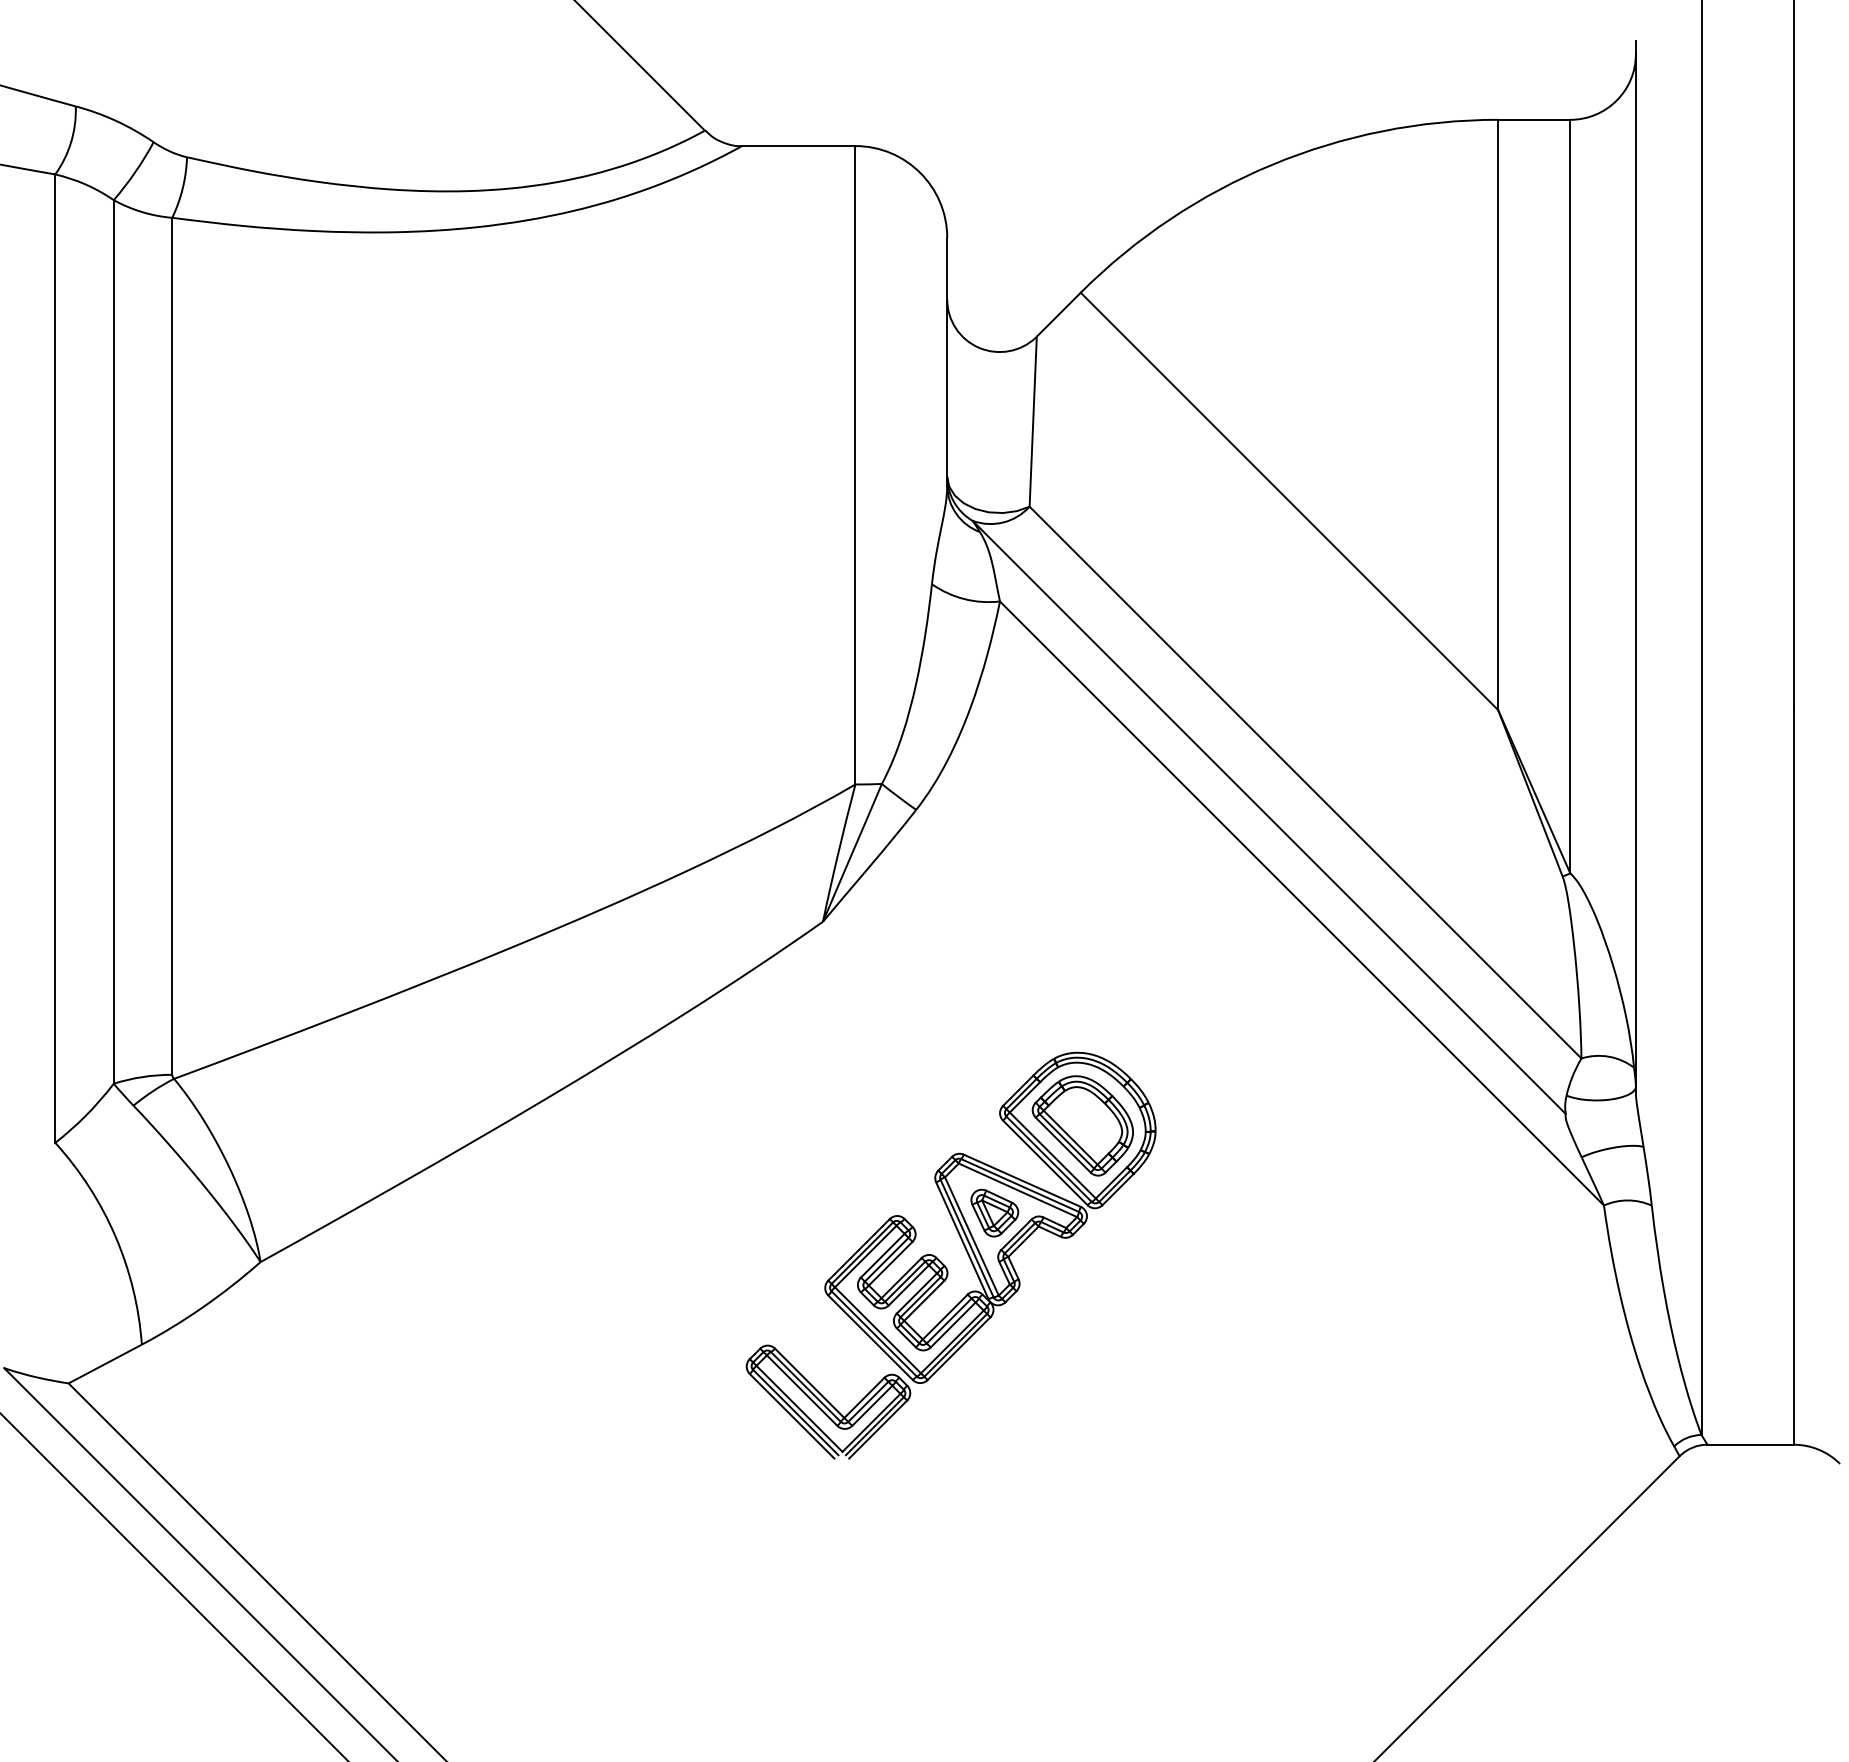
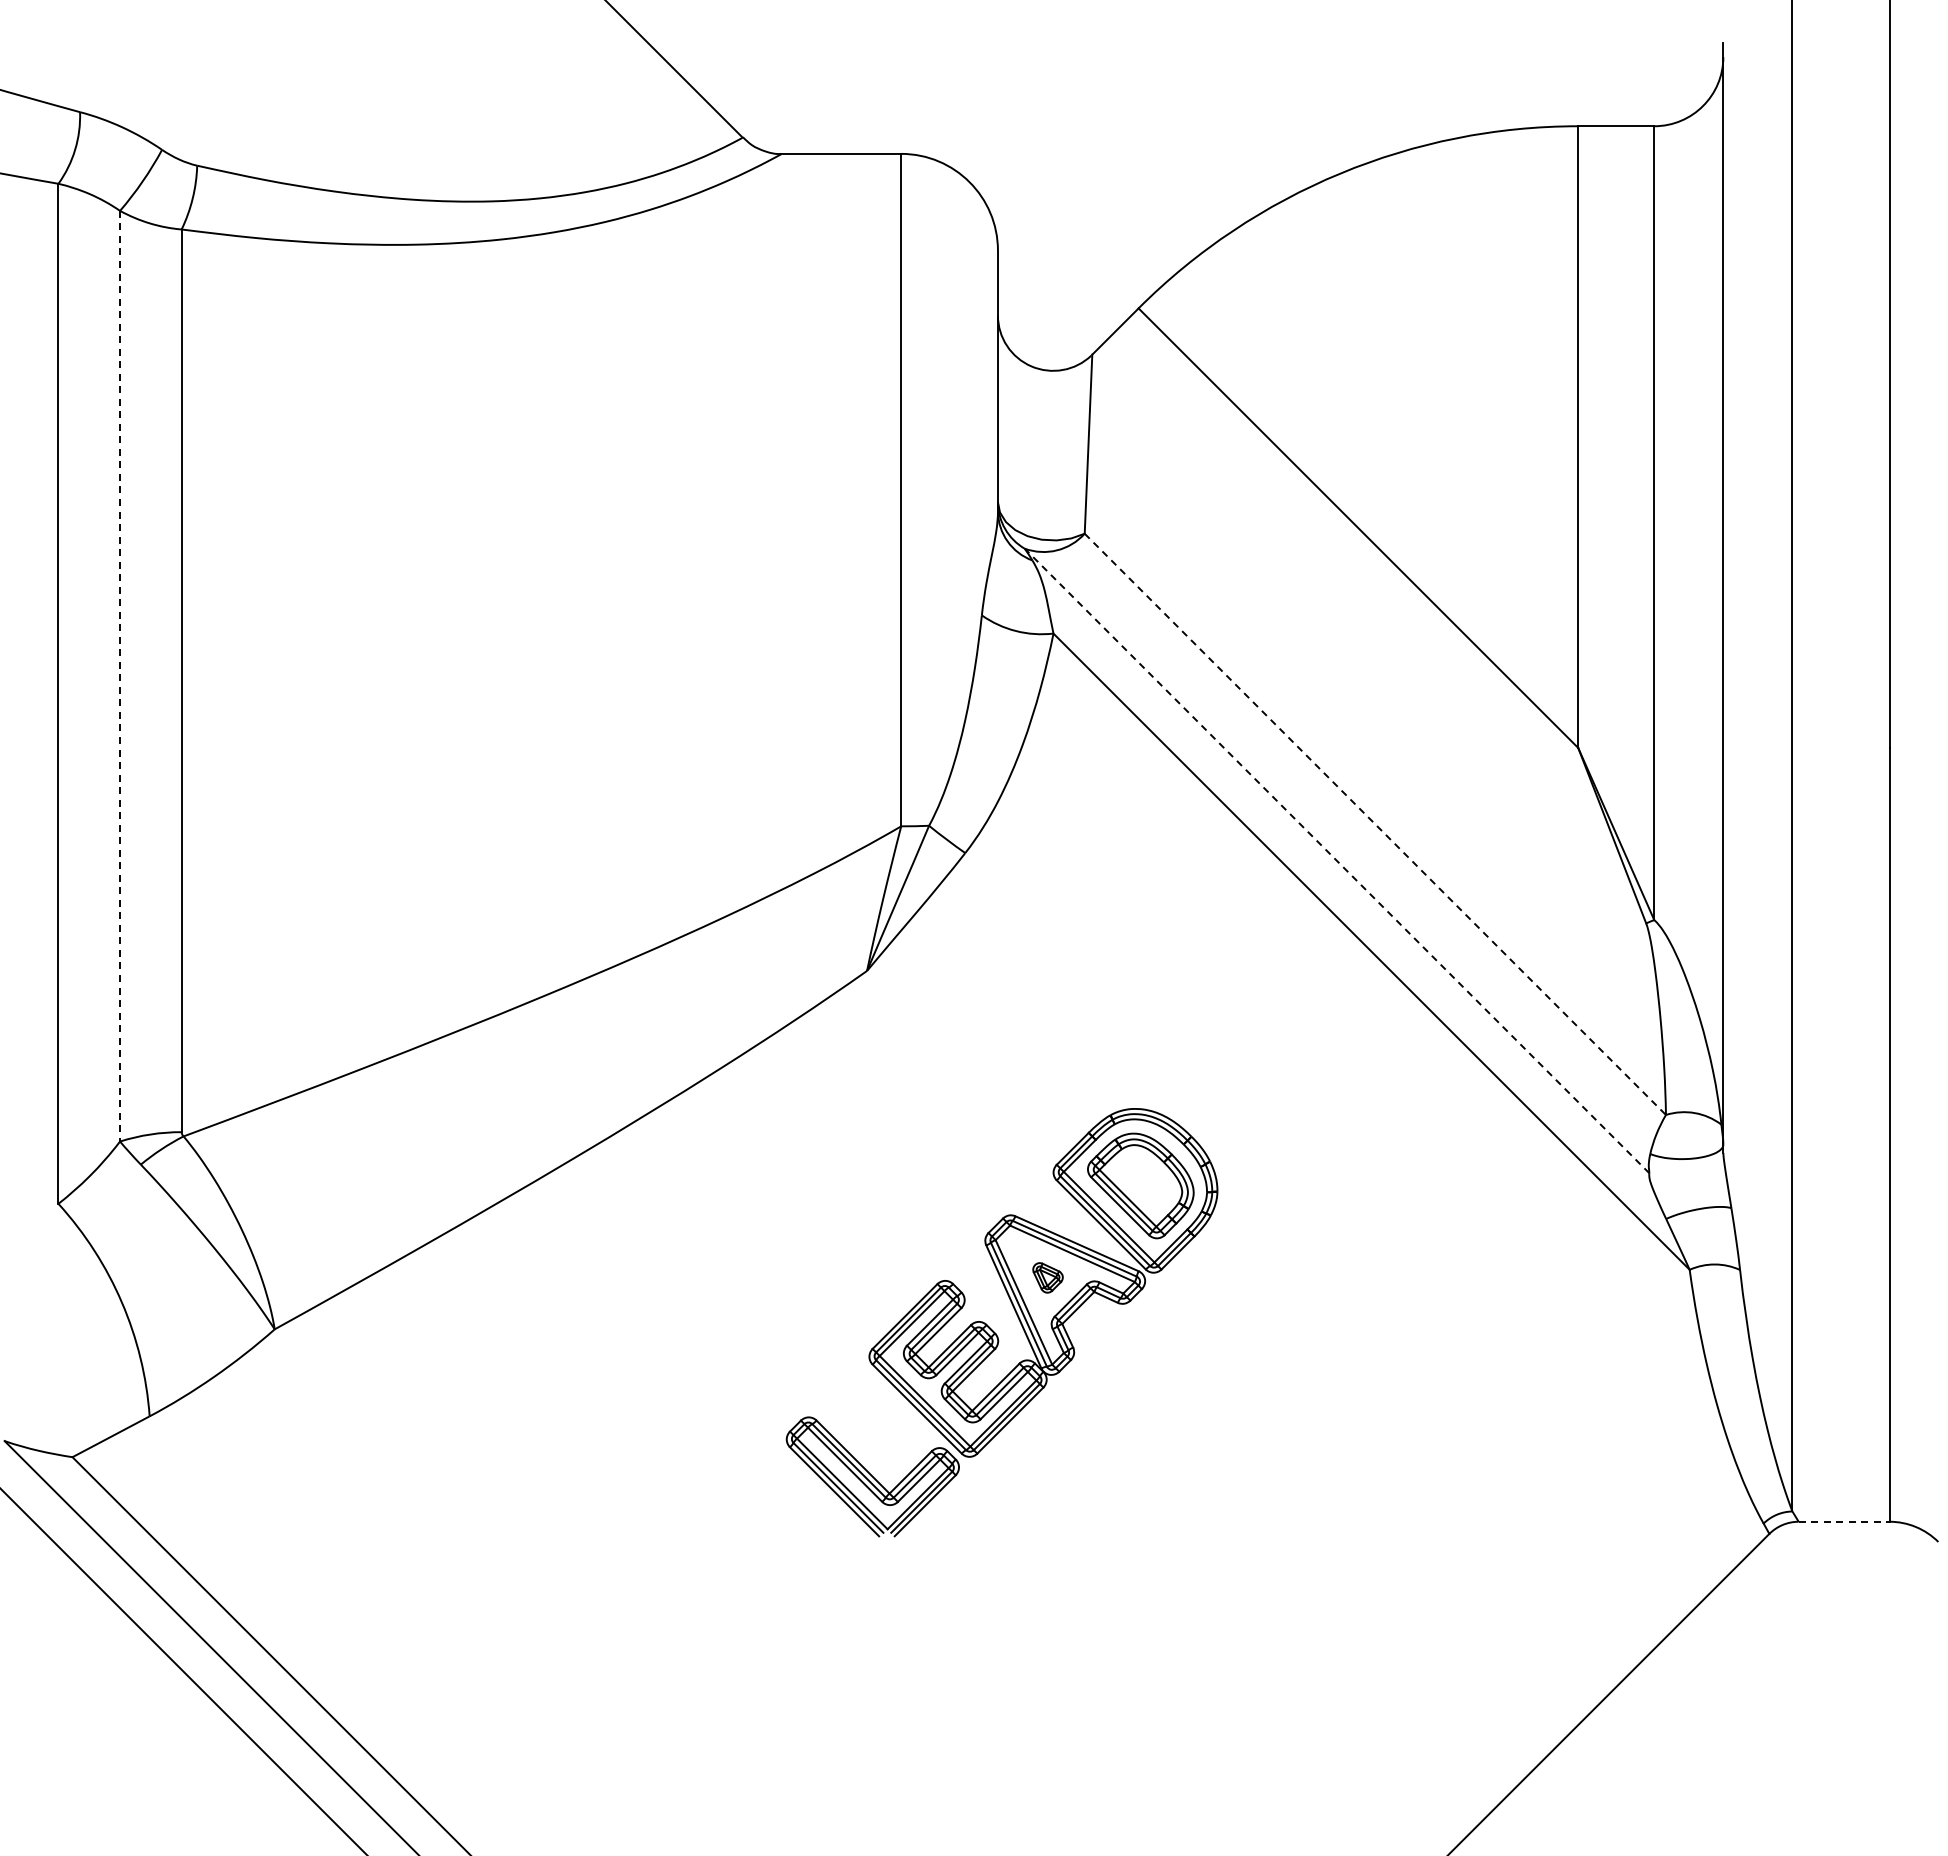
line: (114, 642) -> (120, 676), solid -> dashed
line: (1305, 782) -> (1375, 824), solid -> dashed
line: (1269, 817) -> (1337, 861), solid -> dashed
part: (994, 1212) -> (1047, 1277), size x0.6
line: (1750, 1444) -> (1844, 1521), solid -> dashed

